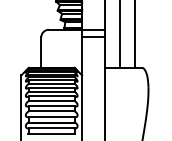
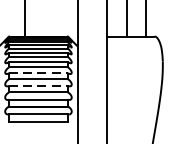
line: (51, 96) -> (38, 73), solid -> dashed
line: (51, 106) -> (38, 86), solid -> dashed

